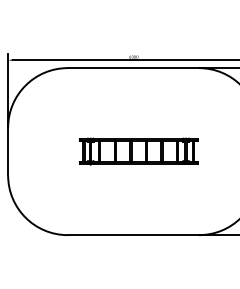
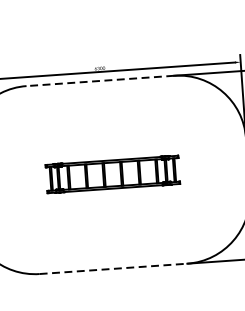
line: (133, 68) -> (100, 81), solid -> dashed
line: (133, 235) -> (113, 269), solid -> dashed

